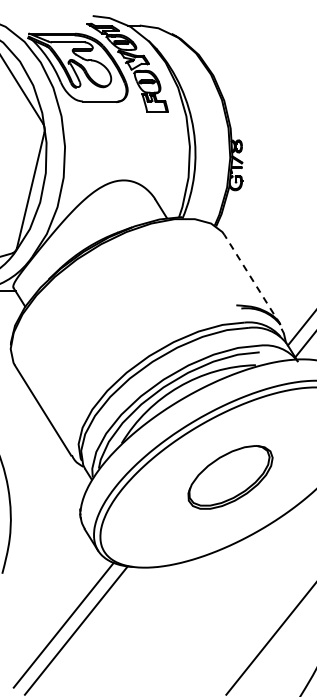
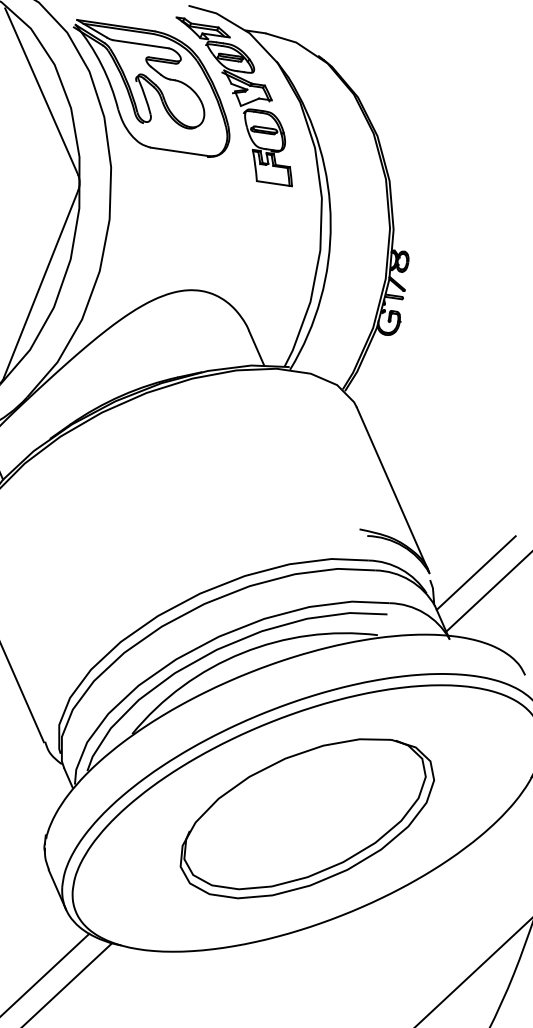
line: (252, 279) -> (393, 489), dashed -> solid
part: (230, 477) -> (307, 818), size x1.67

